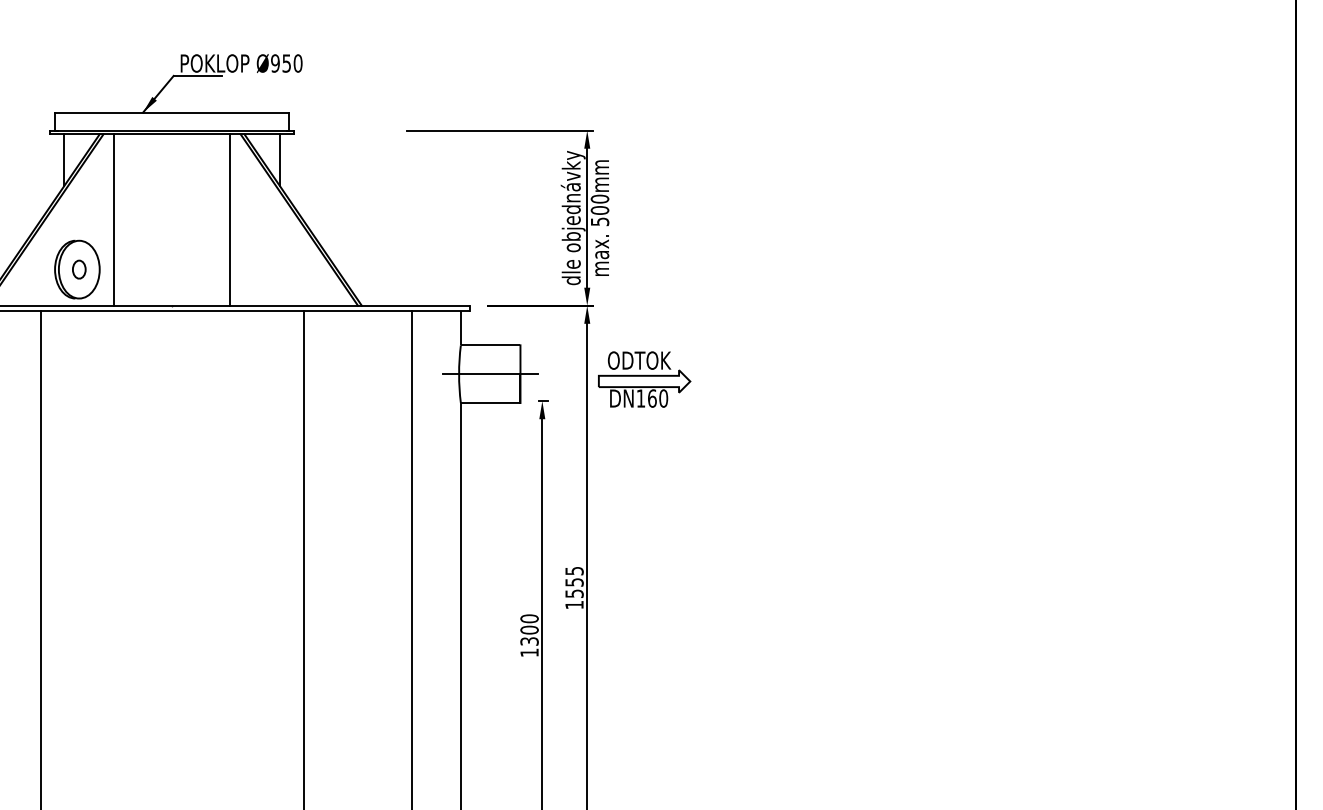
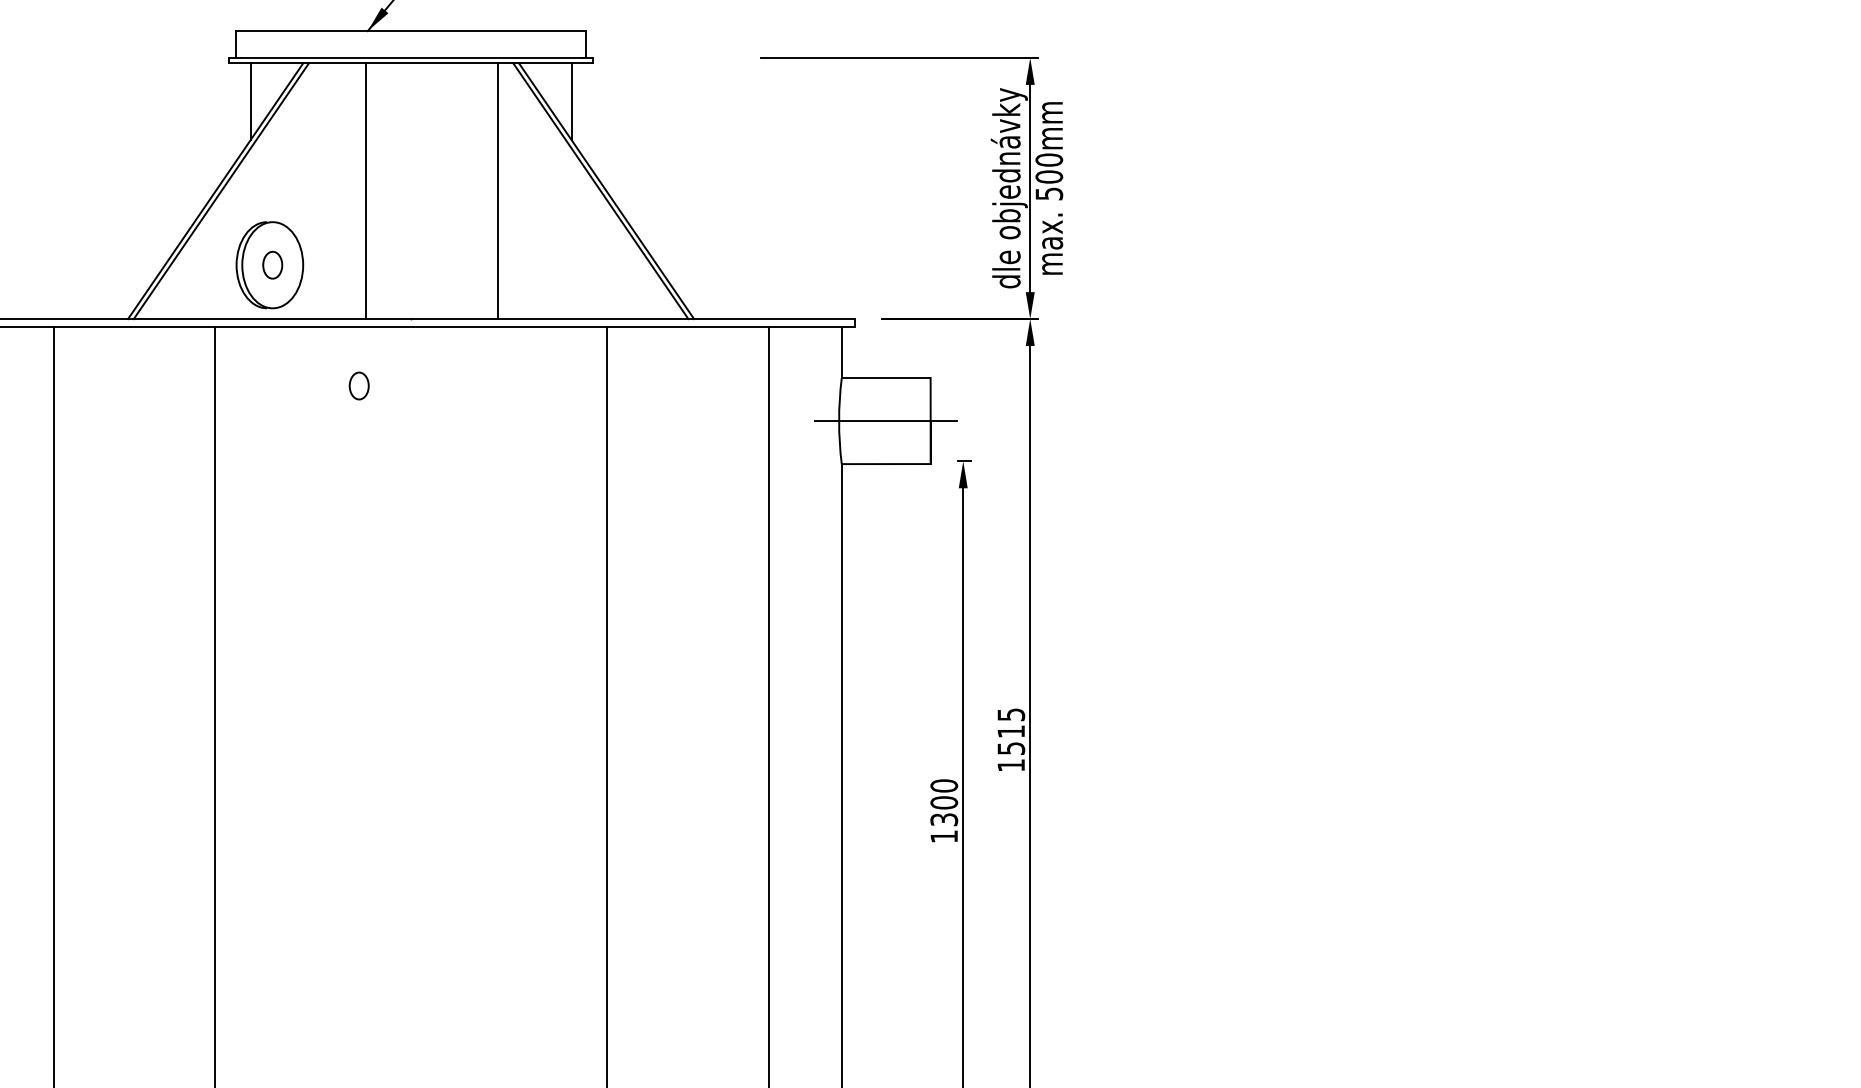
line: (113, 219) -> (365, 190), moved
part: (137, 350) -> (359, 385), added
part: (644, 379) -> (1115, 429), removed
text: (574, 582) -> (1011, 731), 1555 -> 1515

